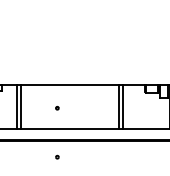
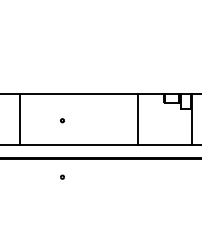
line: (16, 107) -> (15, 119), removed
line: (118, 107) -> (133, 119), removed

